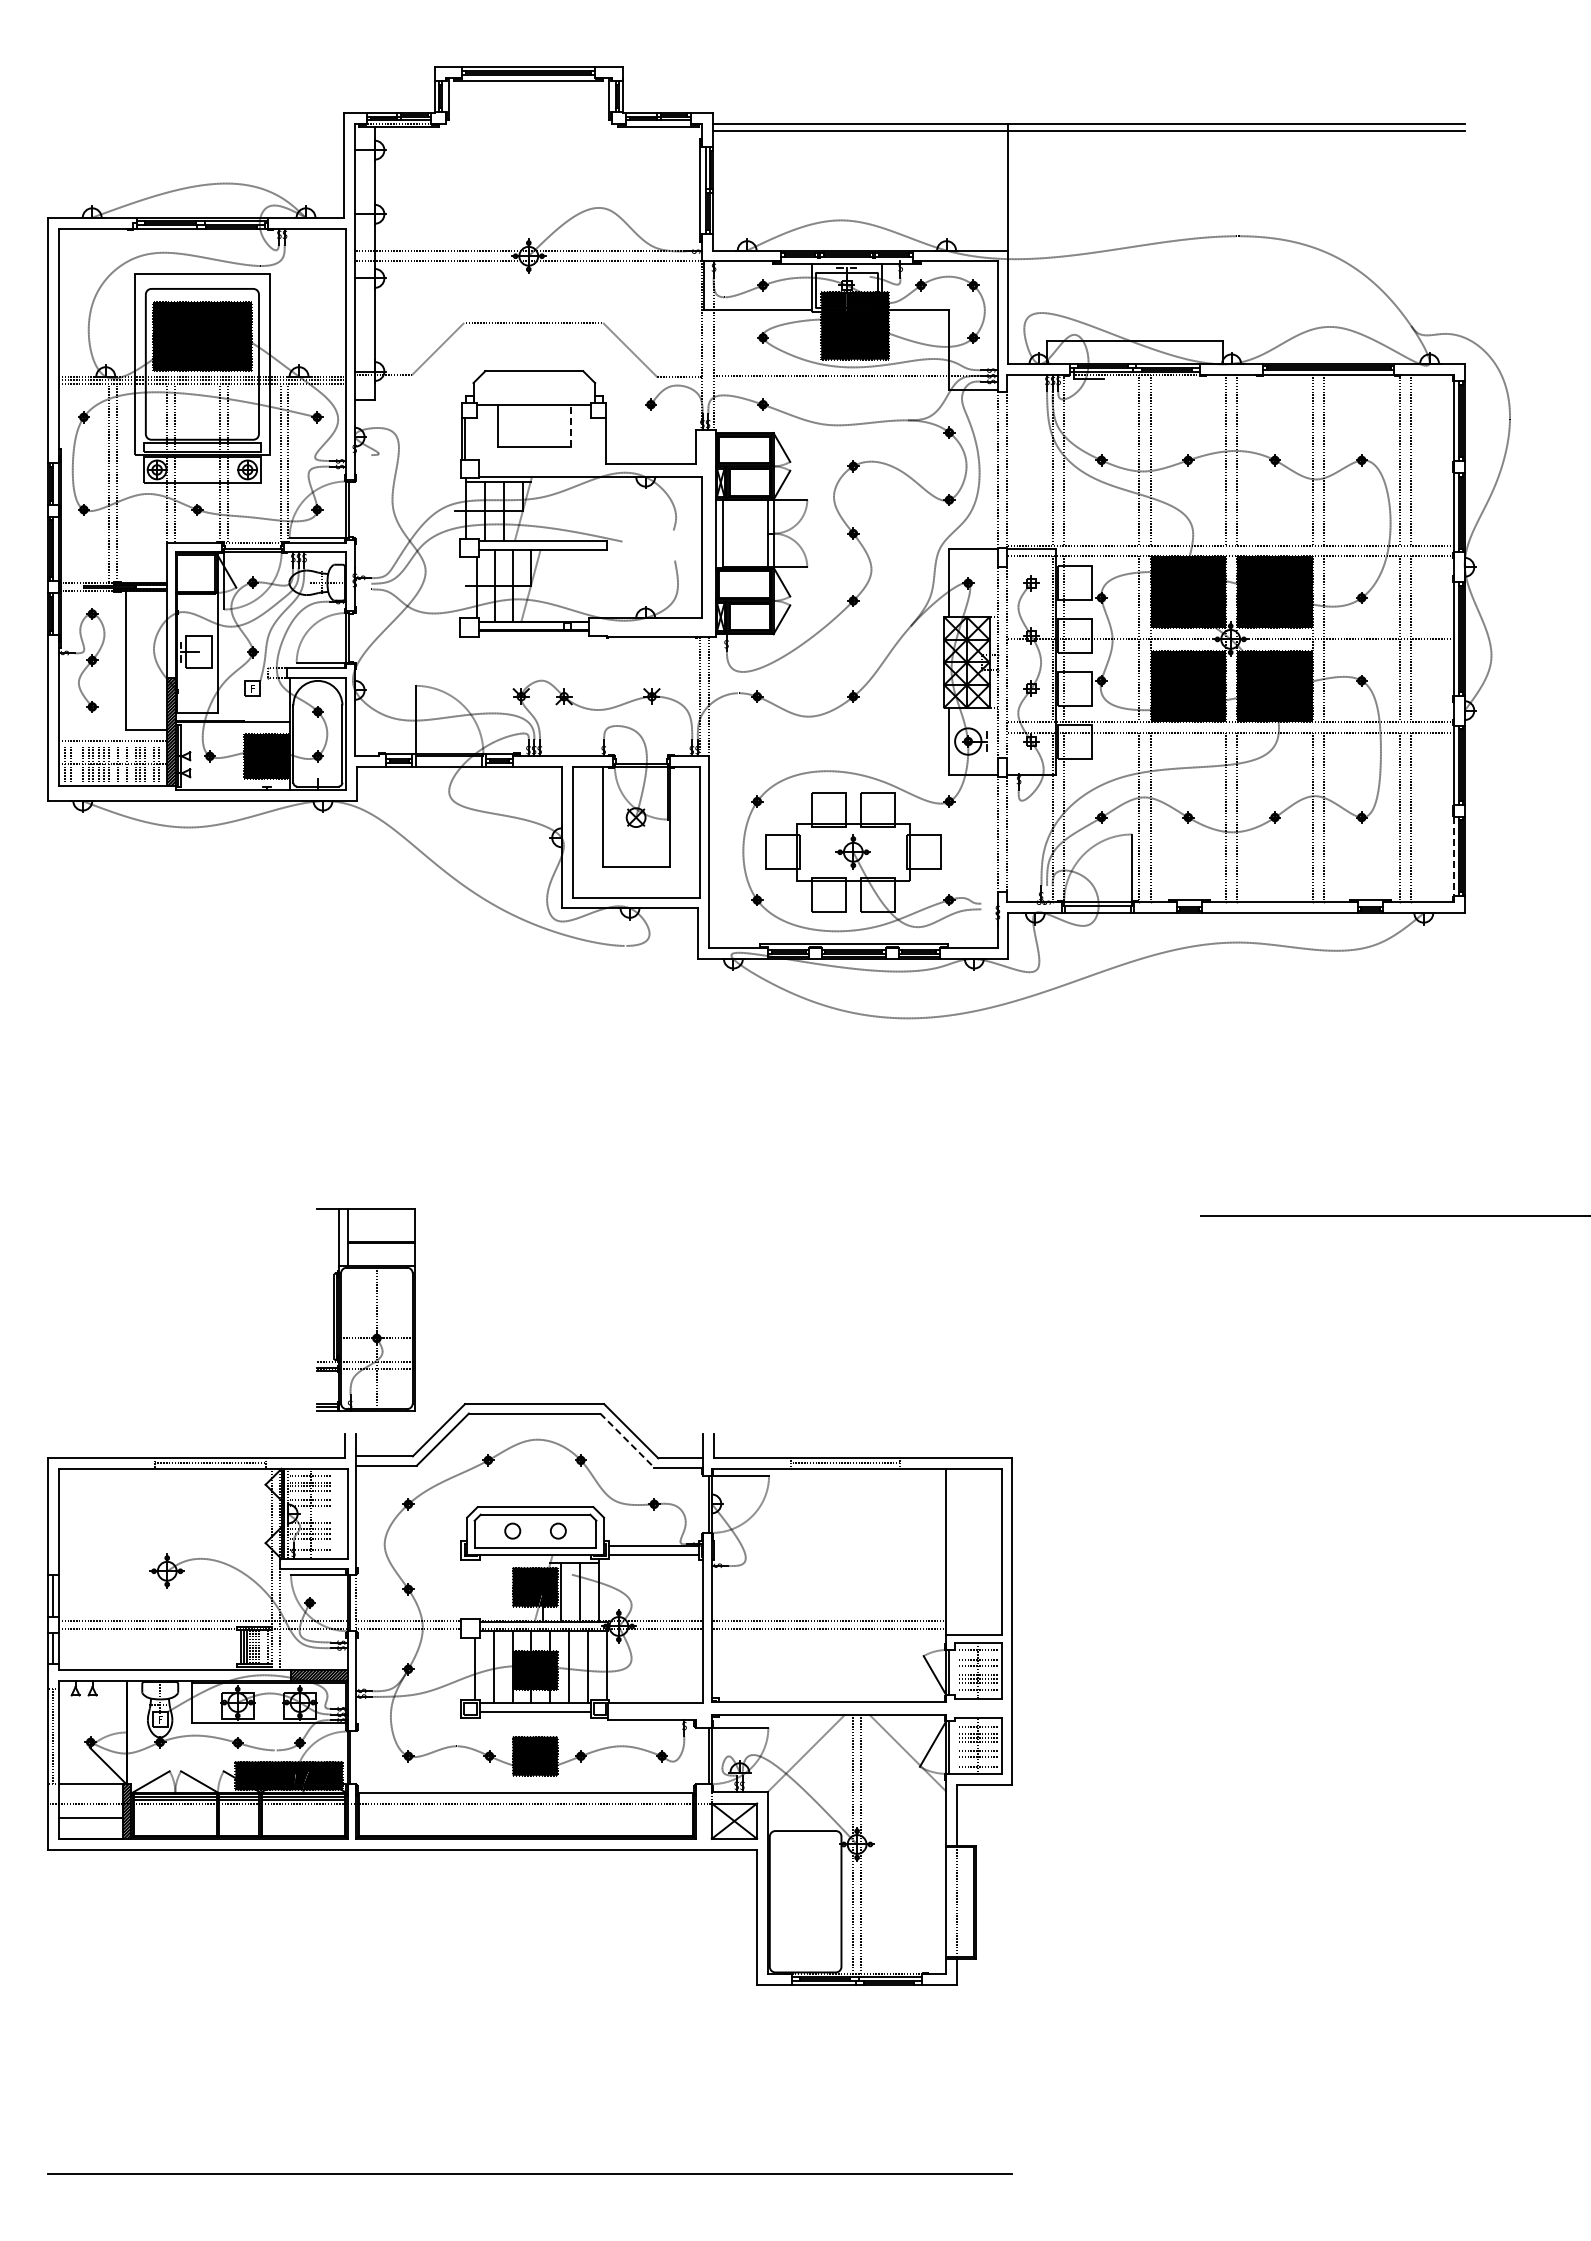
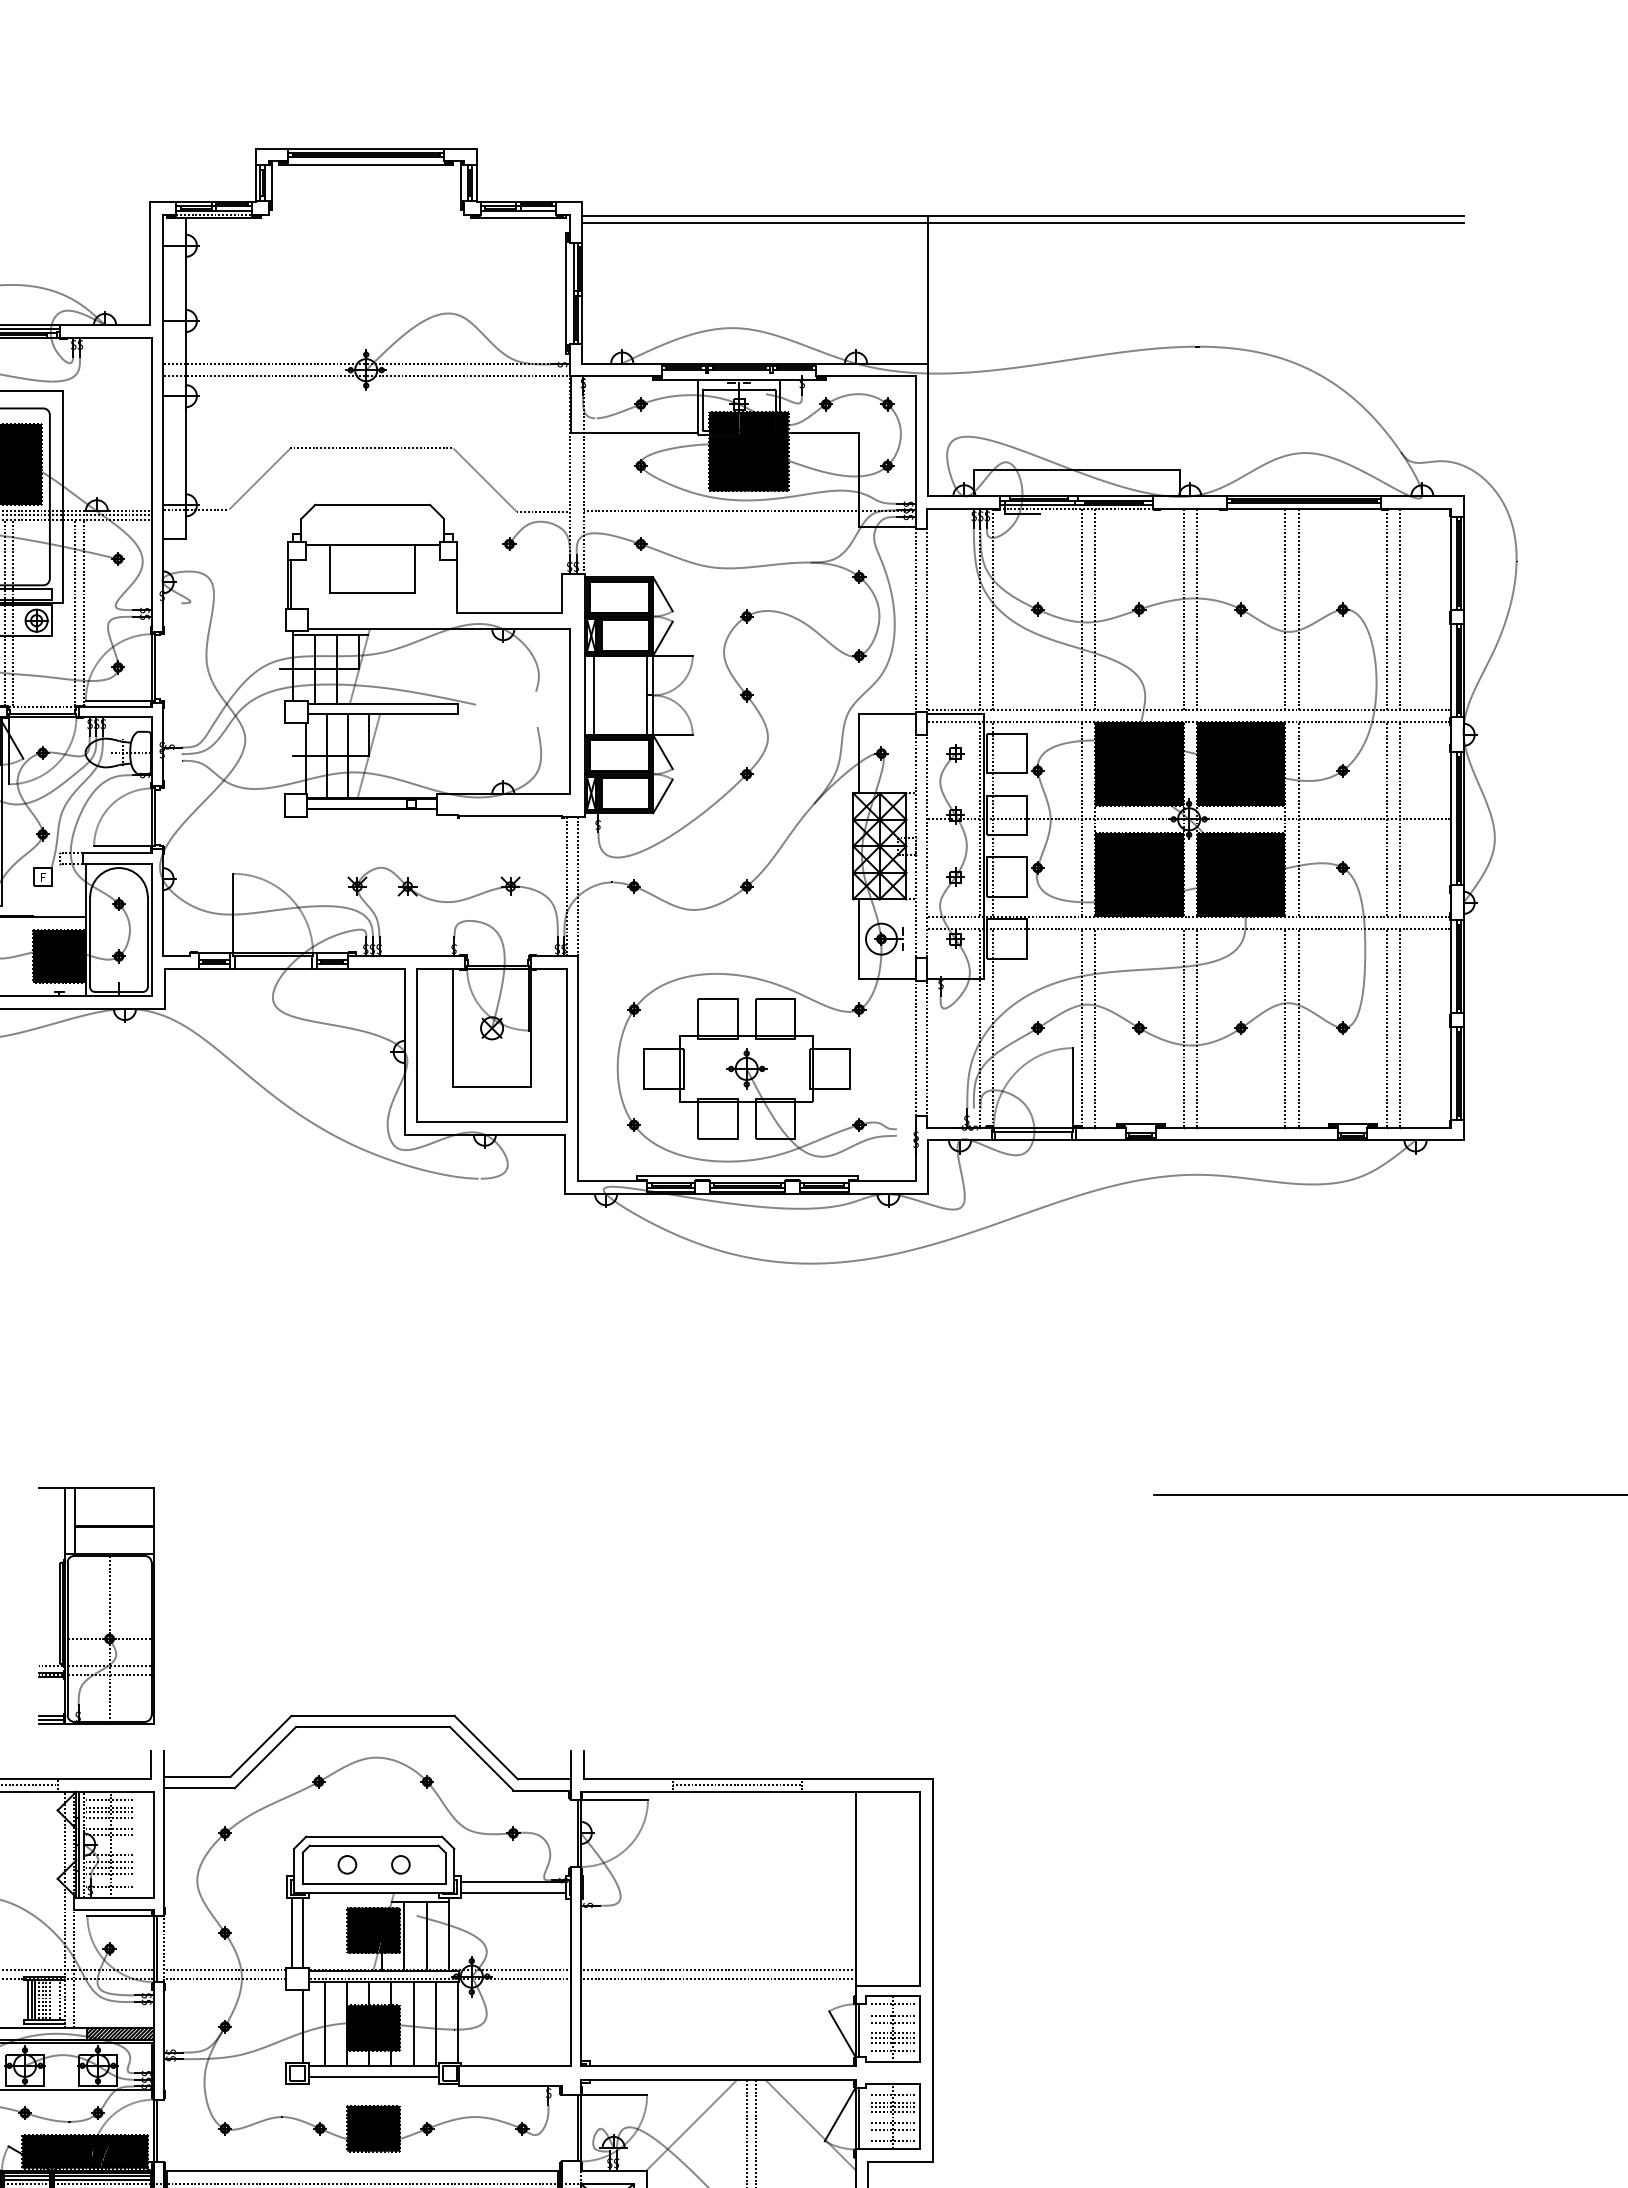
line: (570, 425) -> (415, 568), dashed -> solid
line: (1453, 856) -> (1450, 1073), dashed -> solid
part: (365, 1309) -> (96, 1604), moved
line: (627, 1440) -> (481, 1758), dashed -> solid
line: (465, 1589) -> (292, 1933), added
line: (475, 1589) -> (303, 1933), added

